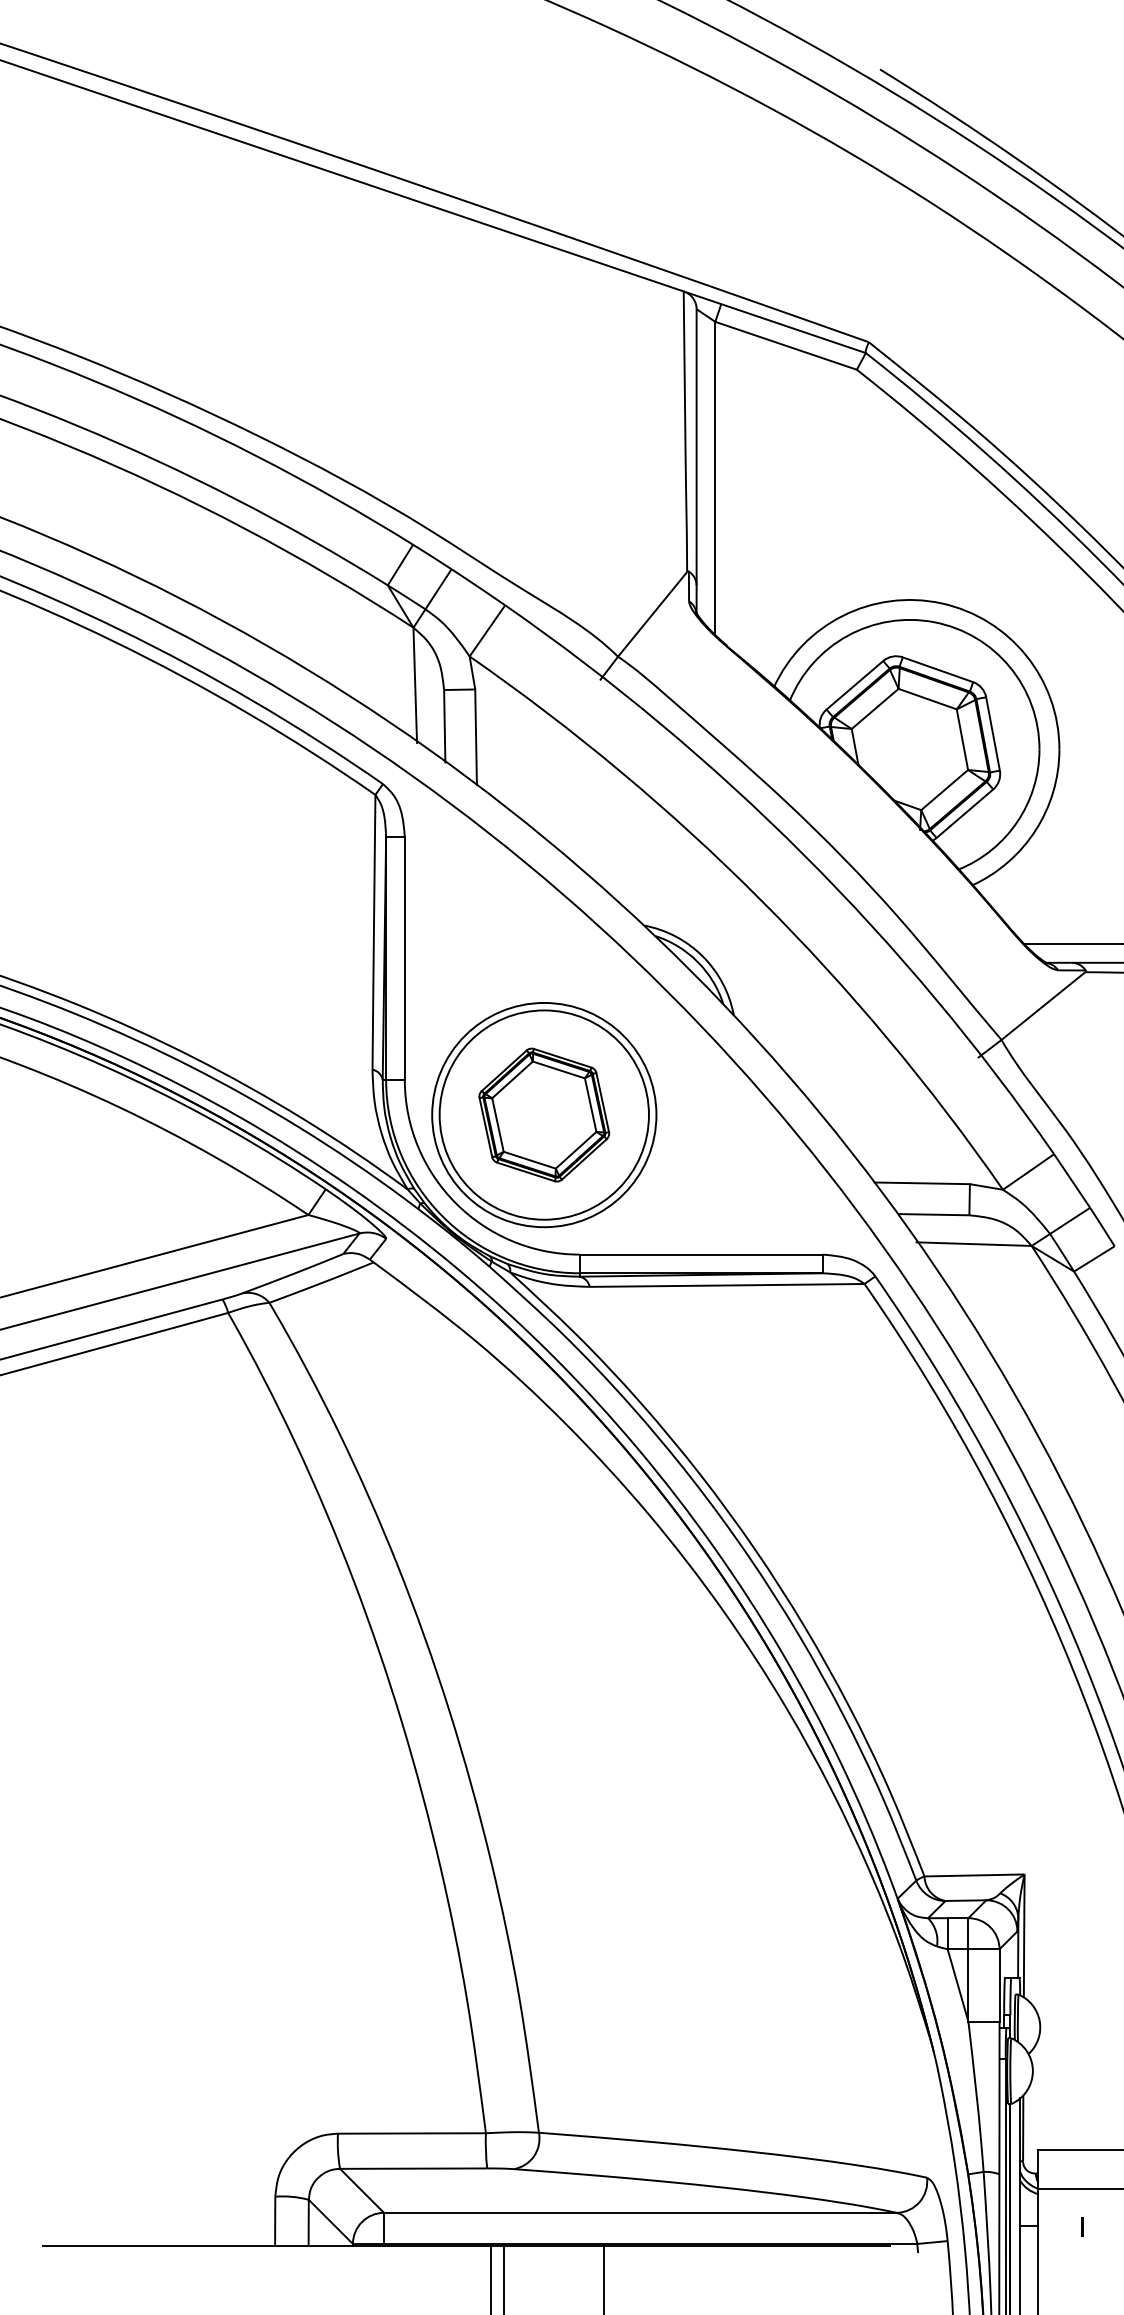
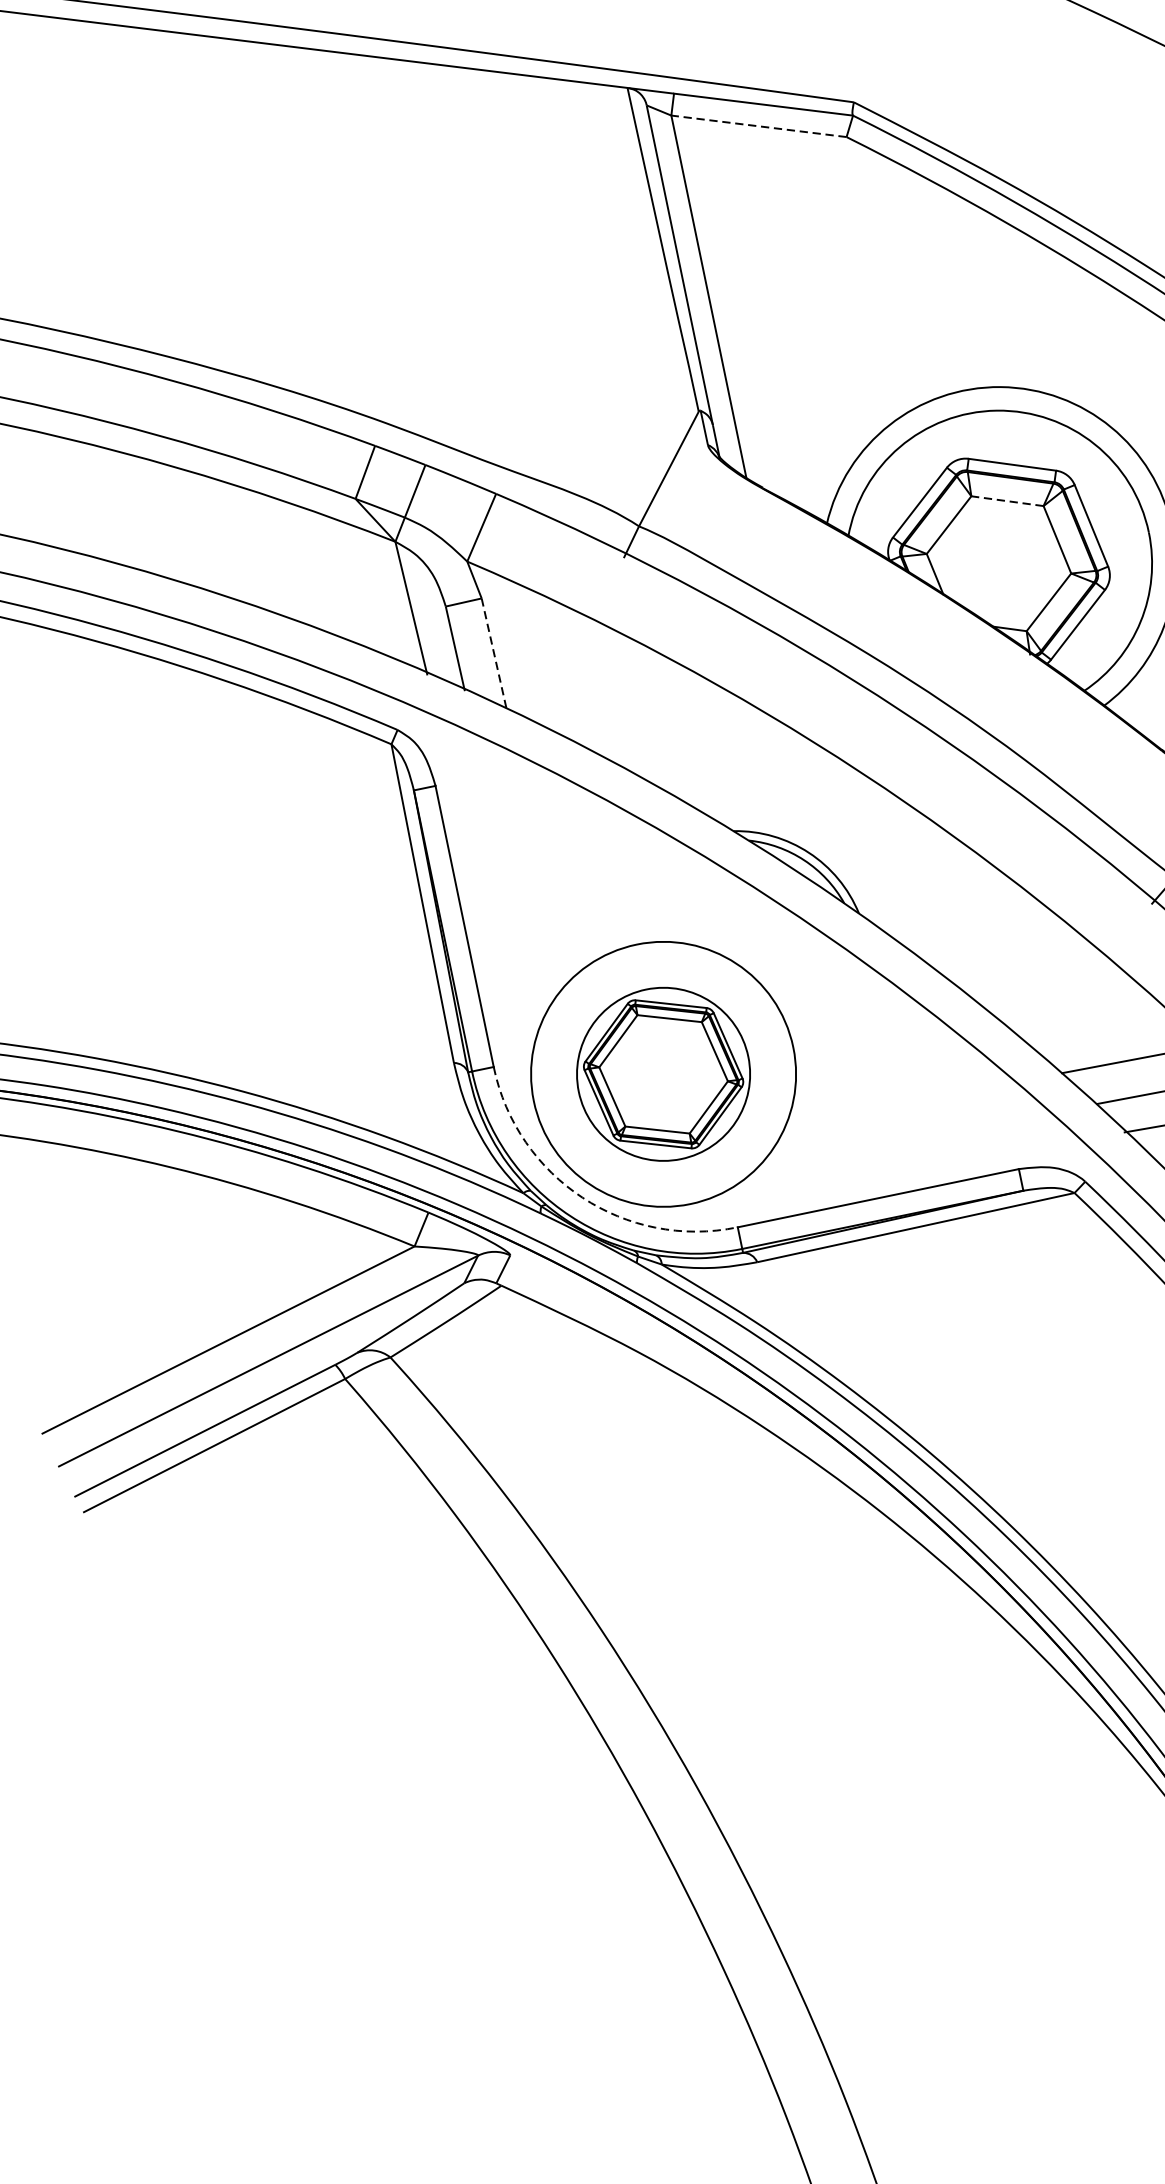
line: (786, 345) -> (759, 125), solid -> dashed
line: (927, 699) -> (1007, 501), solid -> dashed
line: (476, 737) -> (494, 653), solid -> dashed
circle: (543, 1114) -> (662, 1073), size x0.7
arc: (456, 1203) -> (583, 1197), solid -> dashed

